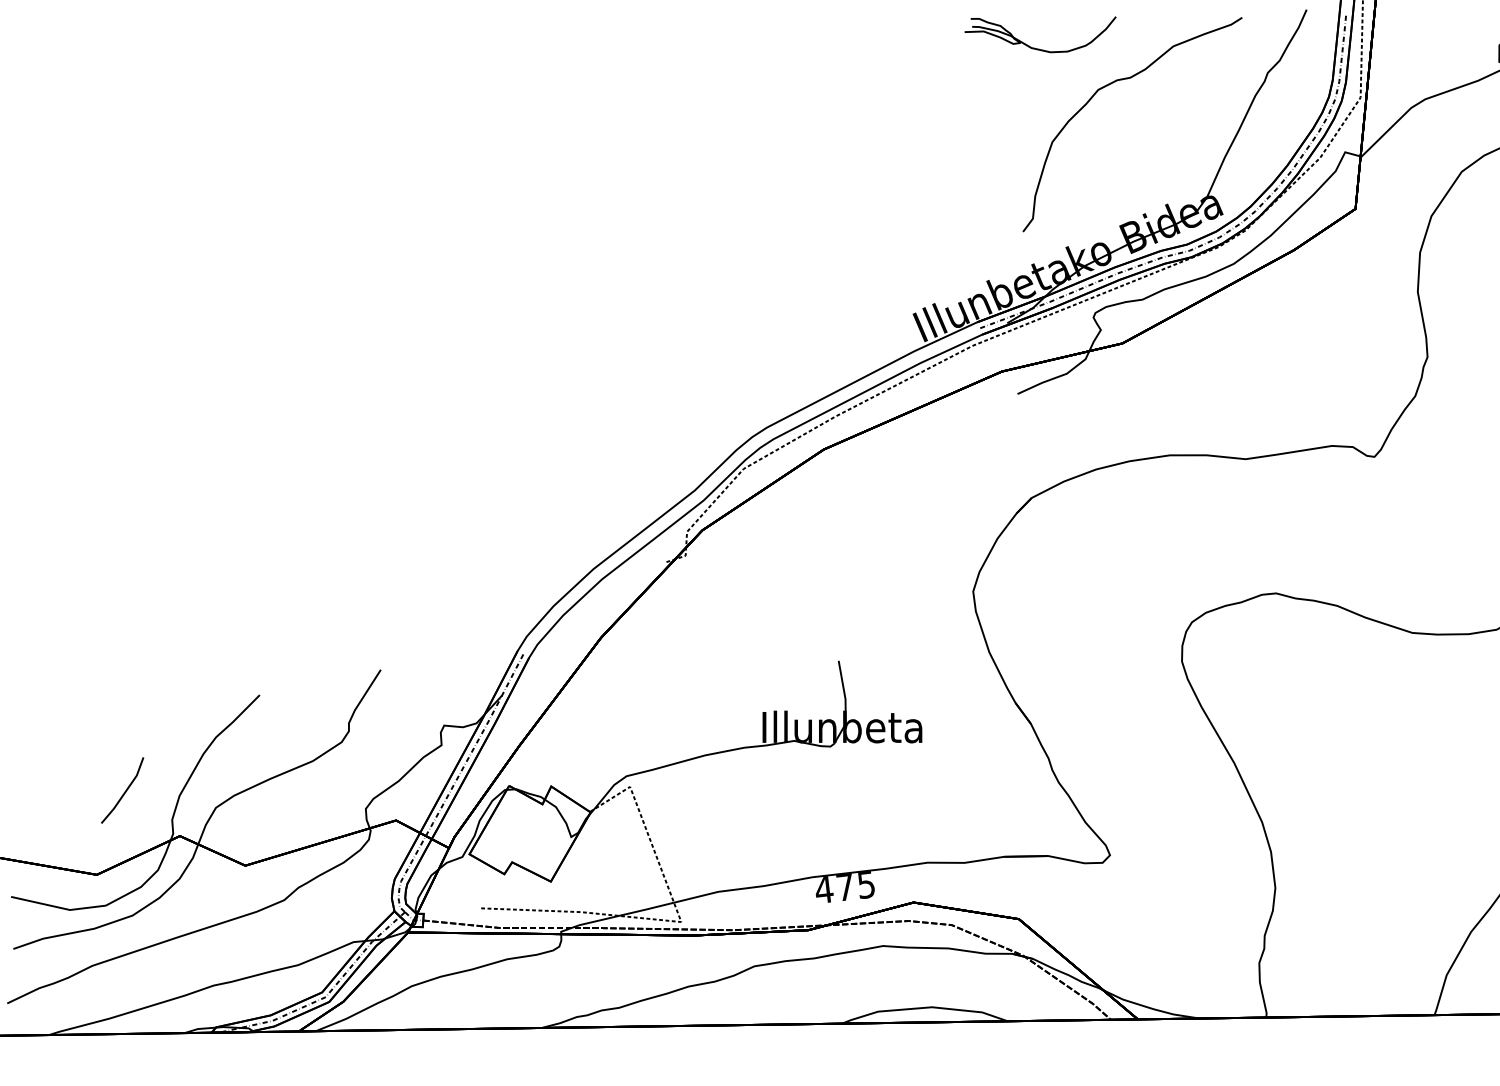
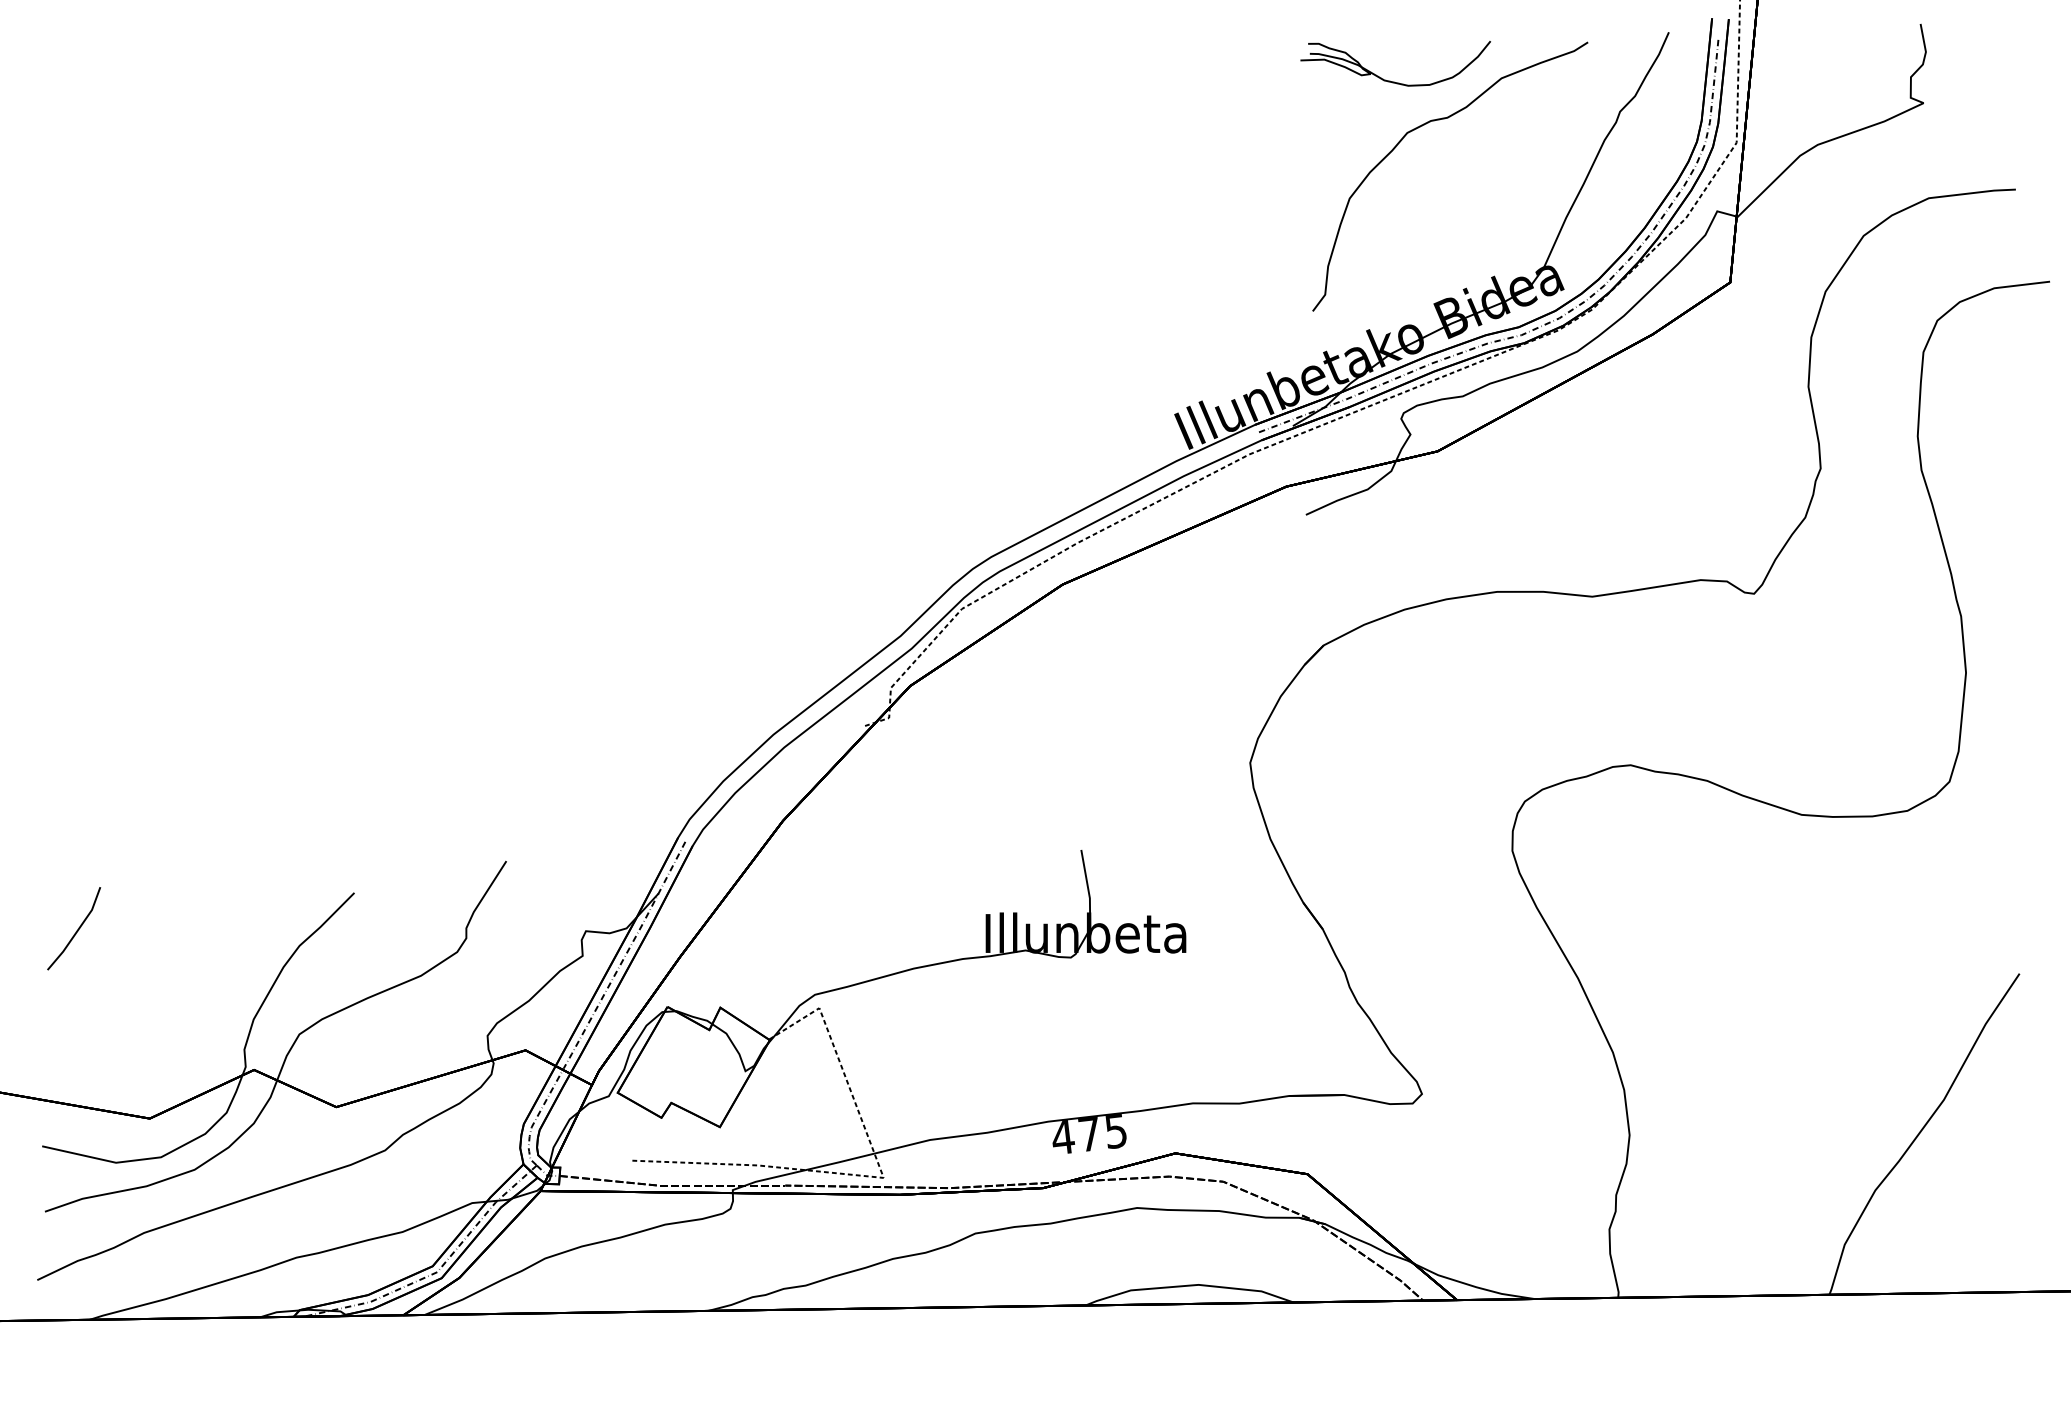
part: (1036, 48) -> (1390, 80), moved
line: (124, 791) -> (76, 930), moved

